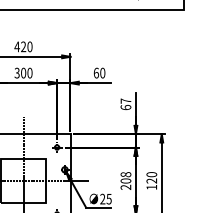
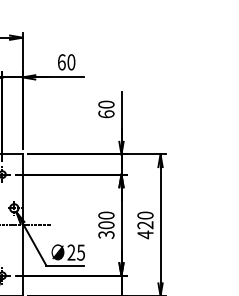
text: (125, 100) -> (105, 103), 67 -> 60
text: (126, 180) -> (107, 224), 208 -> 300
text: (151, 187) -> (145, 235), 120 -> 420

